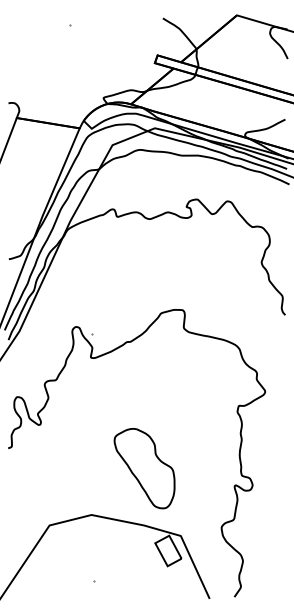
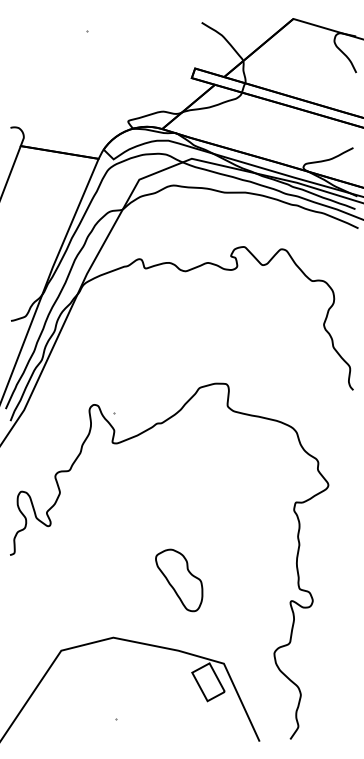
part: (144, 468) -> (178, 580), size x0.62

